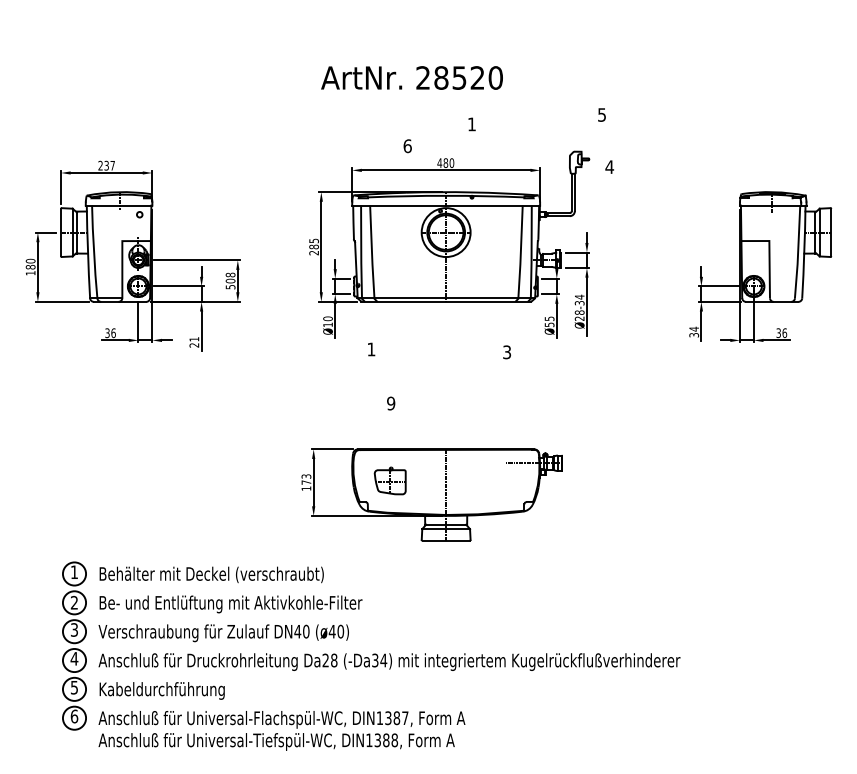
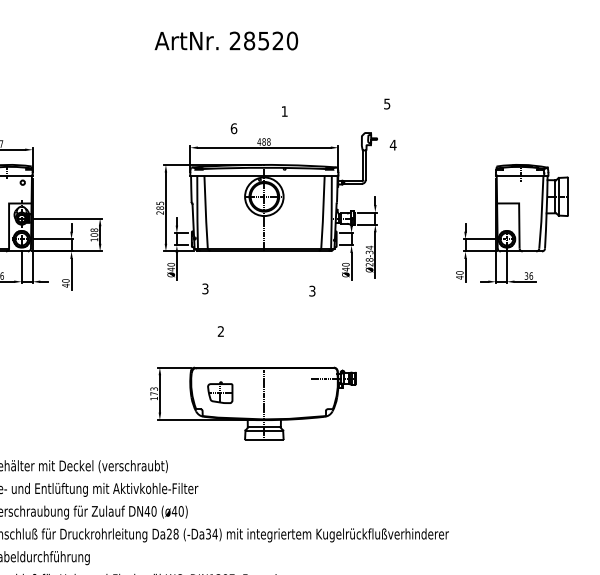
text: (411, 77) -> (225, 40), moved
text: (451, 162) -> (268, 141), 480 -> 488
text: (230, 287) -> (94, 240), 508 -> 108
text: (549, 321) -> (345, 266), Ø55 -> Ø40
text: (327, 324) -> (170, 269), Ø10 -> Ø40
text: (694, 331) -> (460, 274), 34 -> 40
text: (194, 342) -> (65, 283), 21 -> 40
text: (371, 349) -> (205, 288), 1 -> 3
text: (391, 403) -> (221, 331), 9 -> 2

